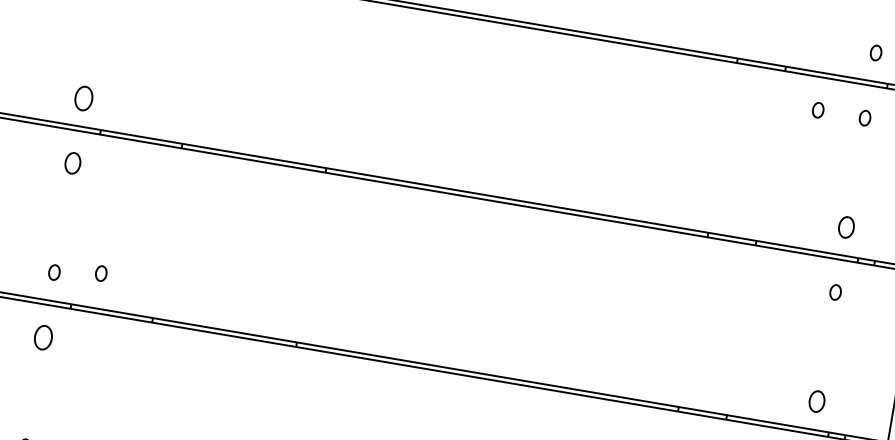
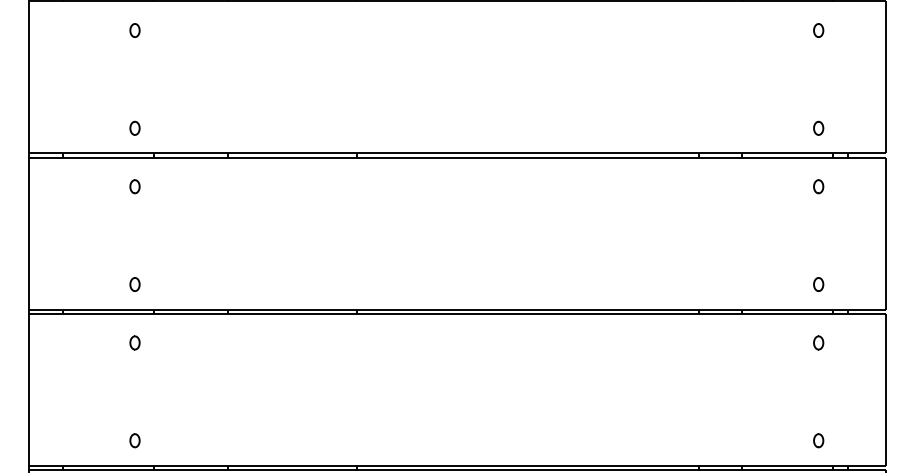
part: (83, 97) -> (134, 127), size x0.62
part: (818, 110) -> (776, 30), removed
part: (72, 163) -> (134, 186), size x0.71
part: (846, 226) -> (818, 127), size x0.71
part: (100, 273) -> (175, 278), removed
part: (42, 337) -> (134, 342), size x0.62
part: (816, 401) -> (818, 284), size x0.71

